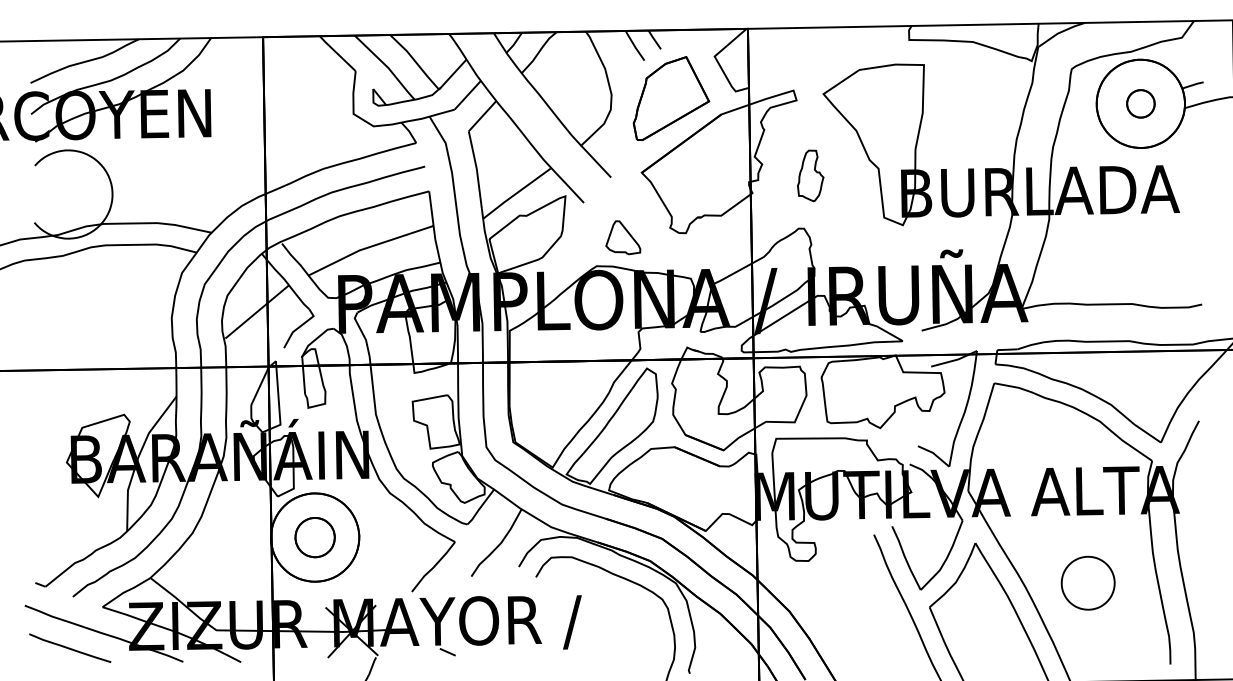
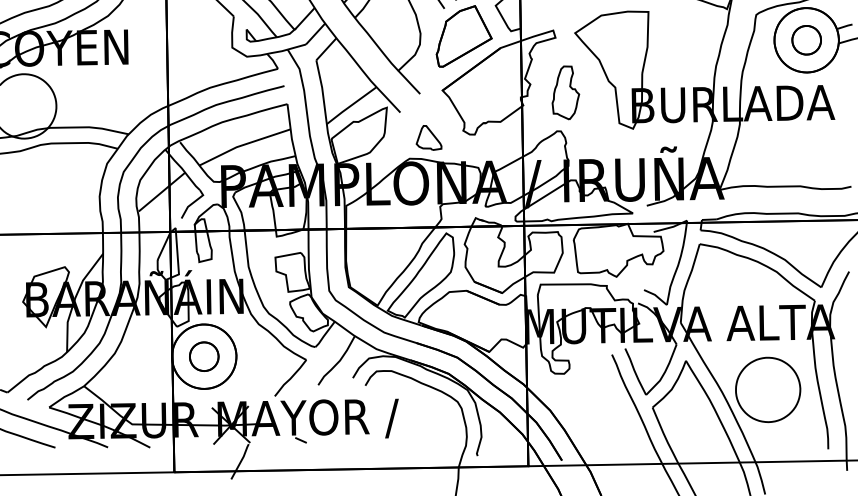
part: (1140, 103) -> (806, 40), size x1.43
part: (810, 175) -> (565, 92), size x1.43
part: (1088, 583) -> (768, 390), size x1.67

